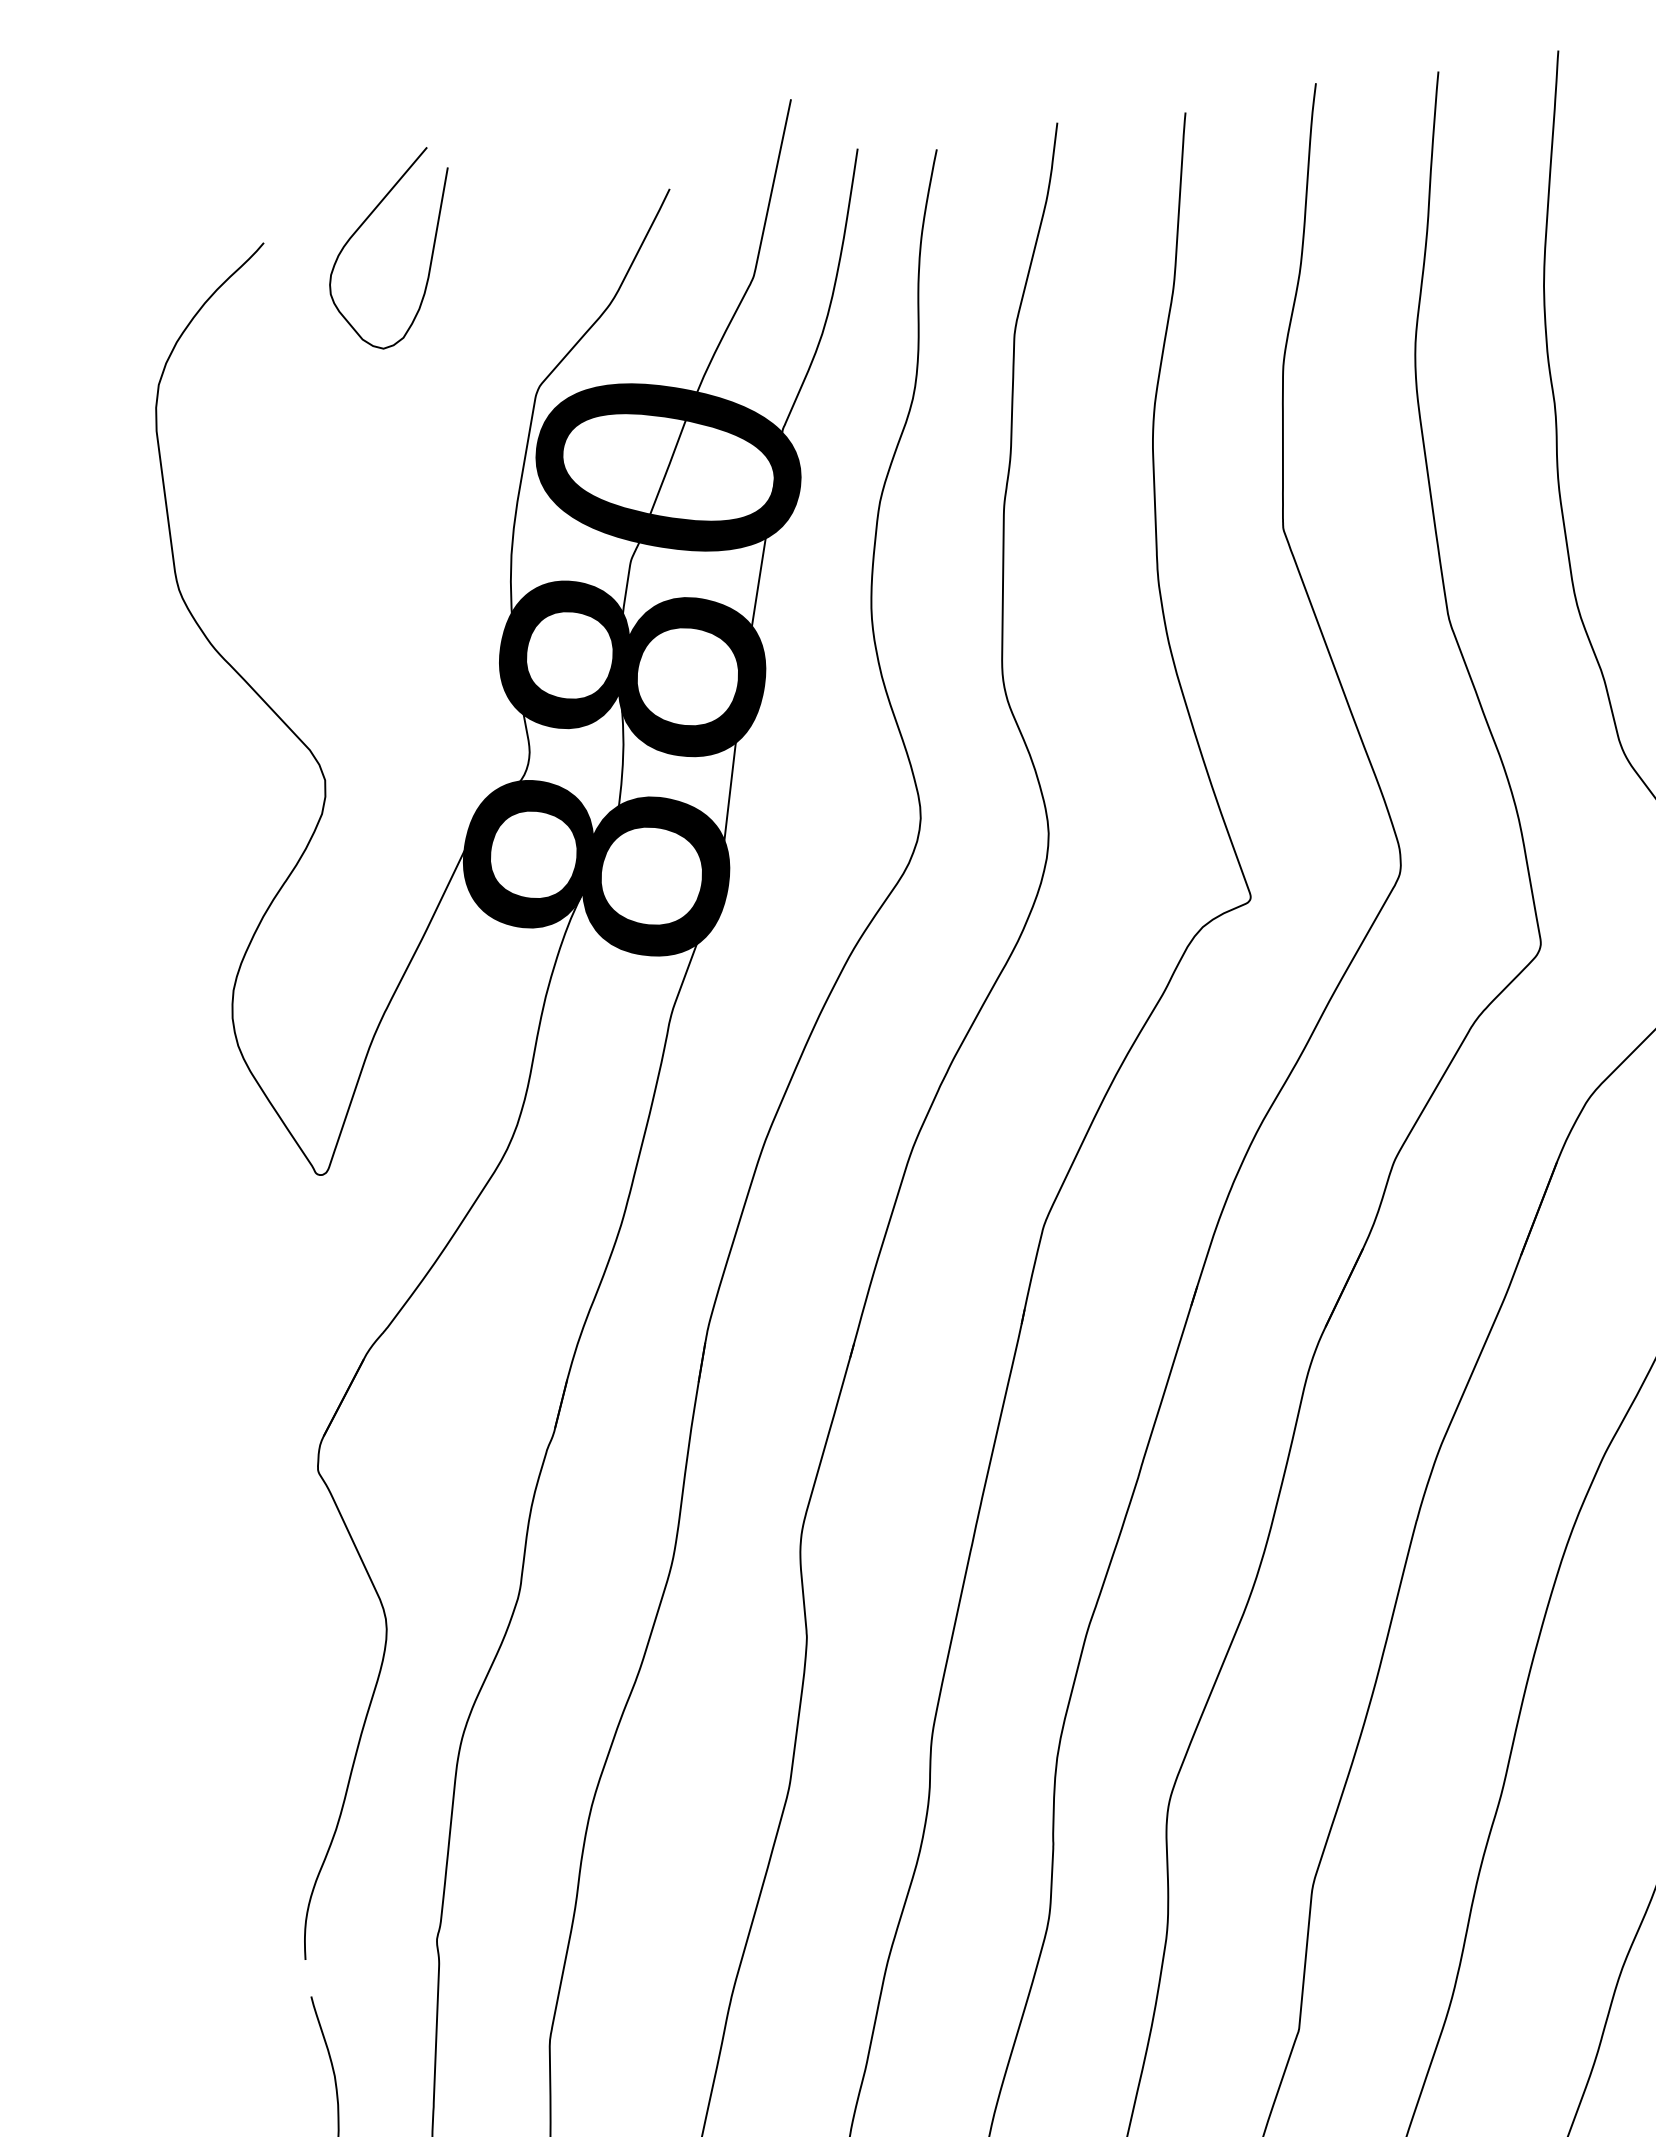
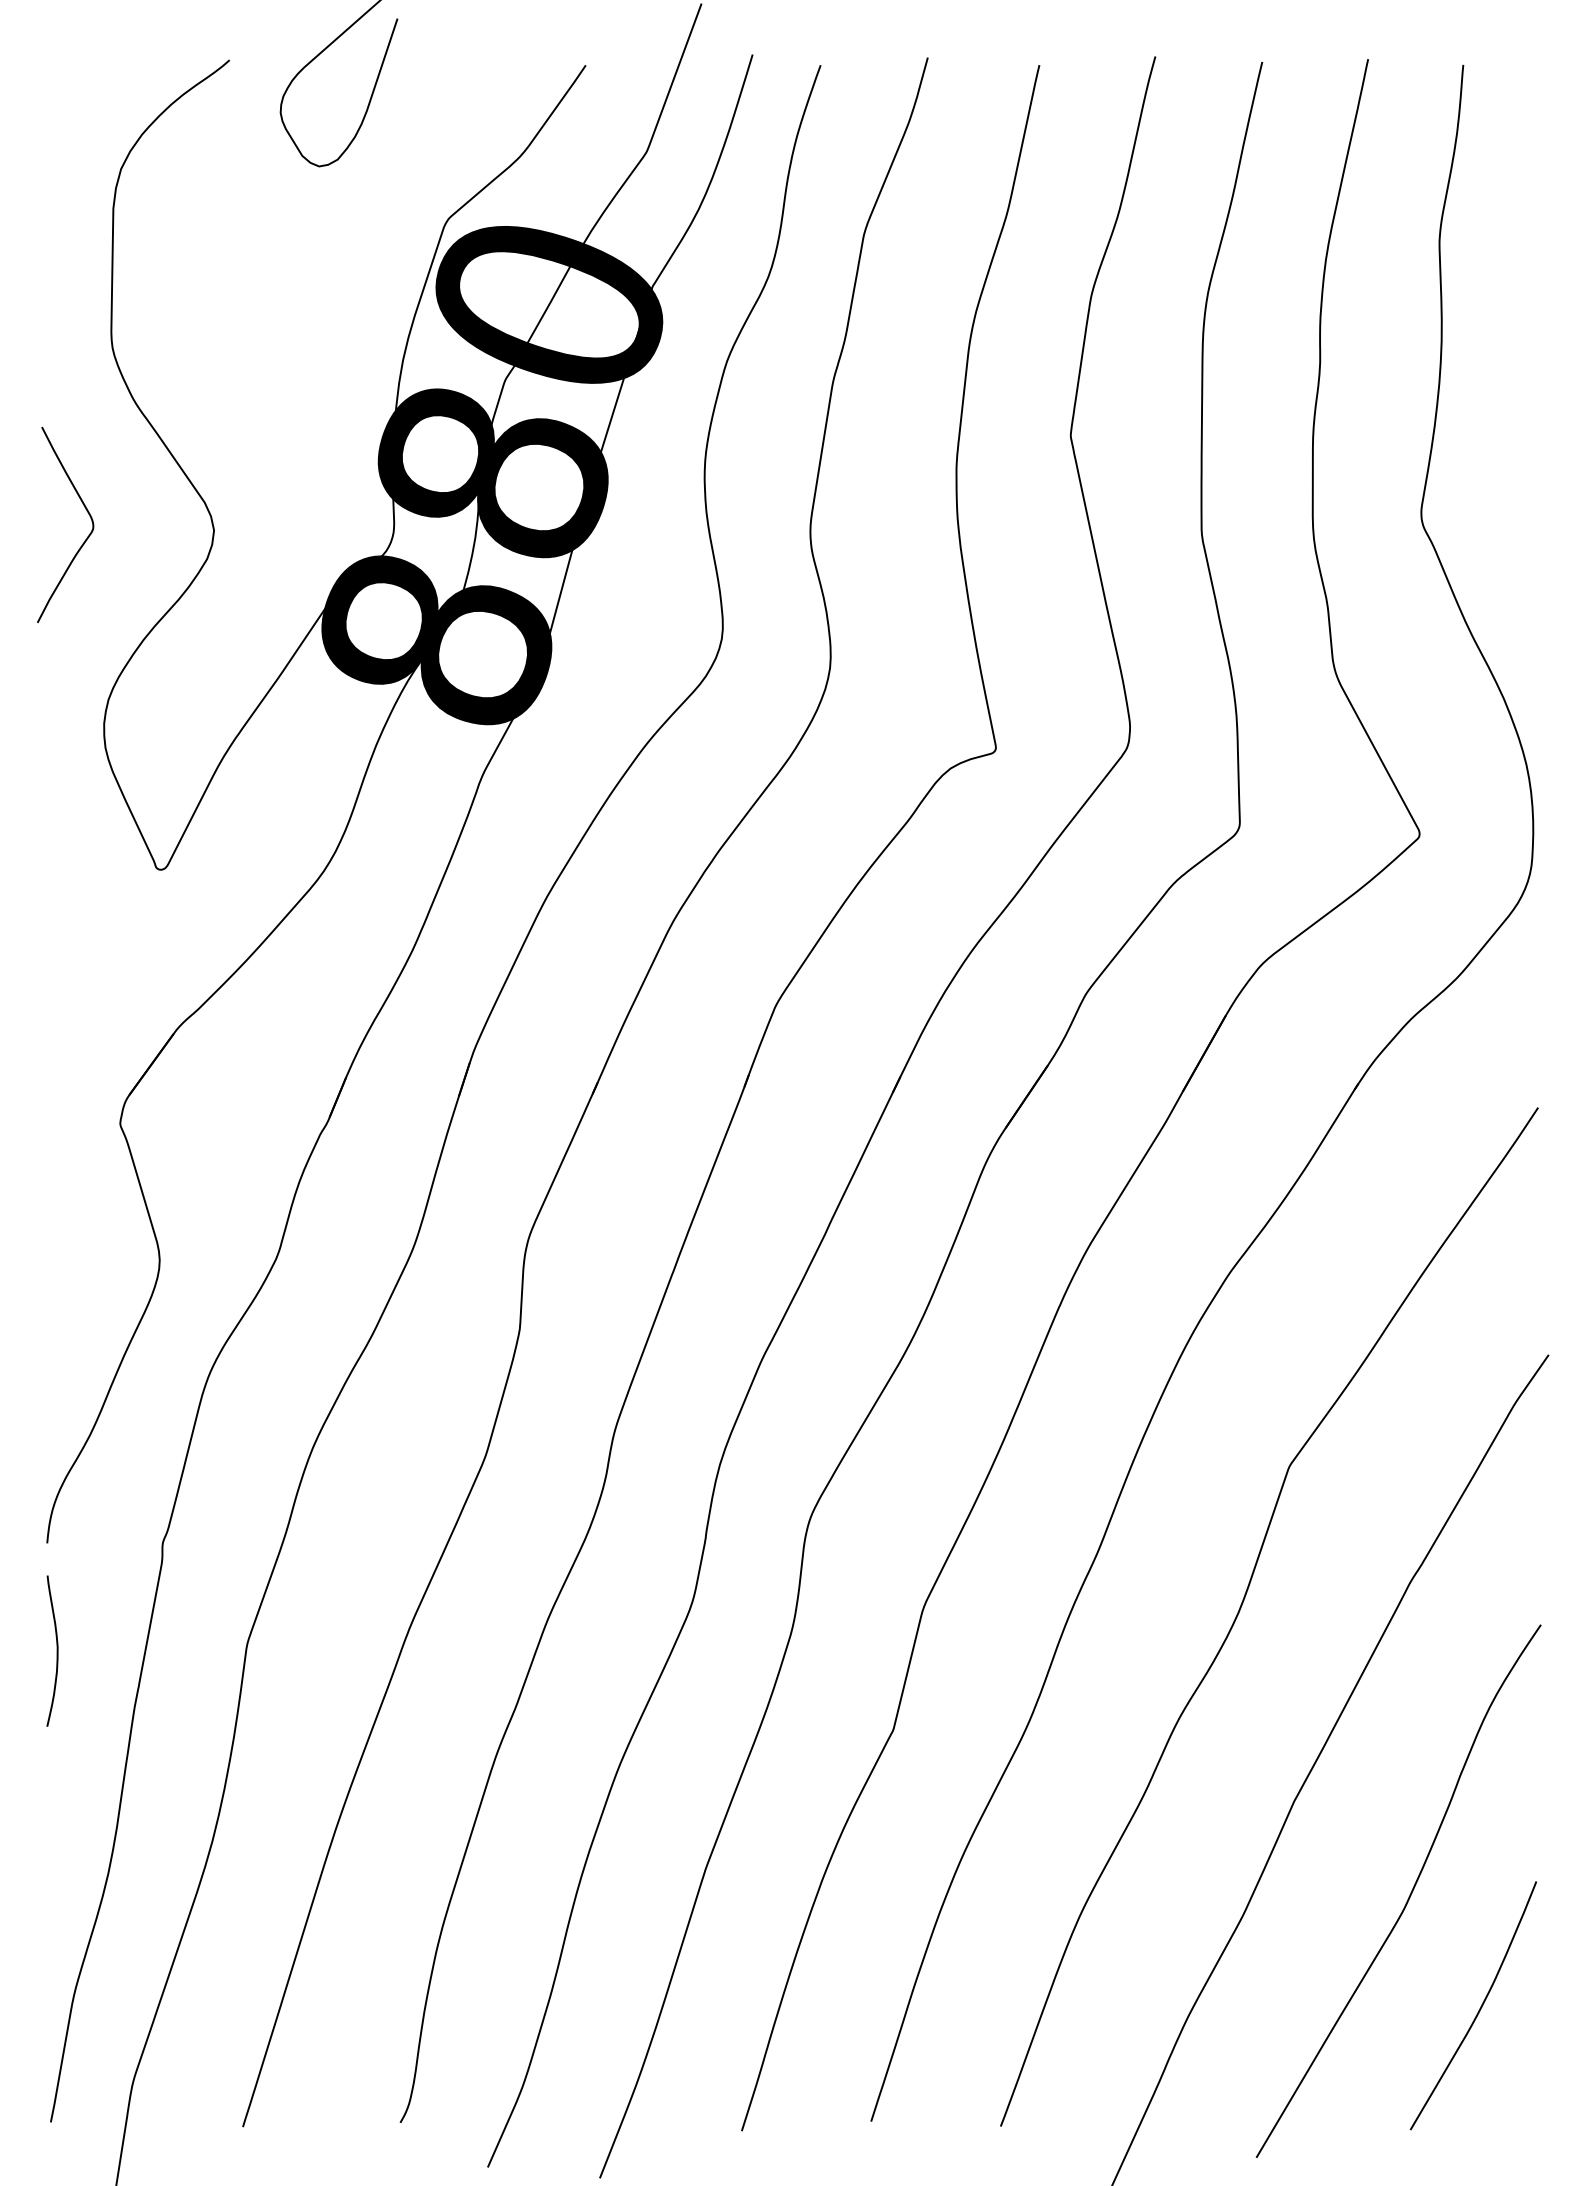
curve: (176, 780) -> (86, 511), added

